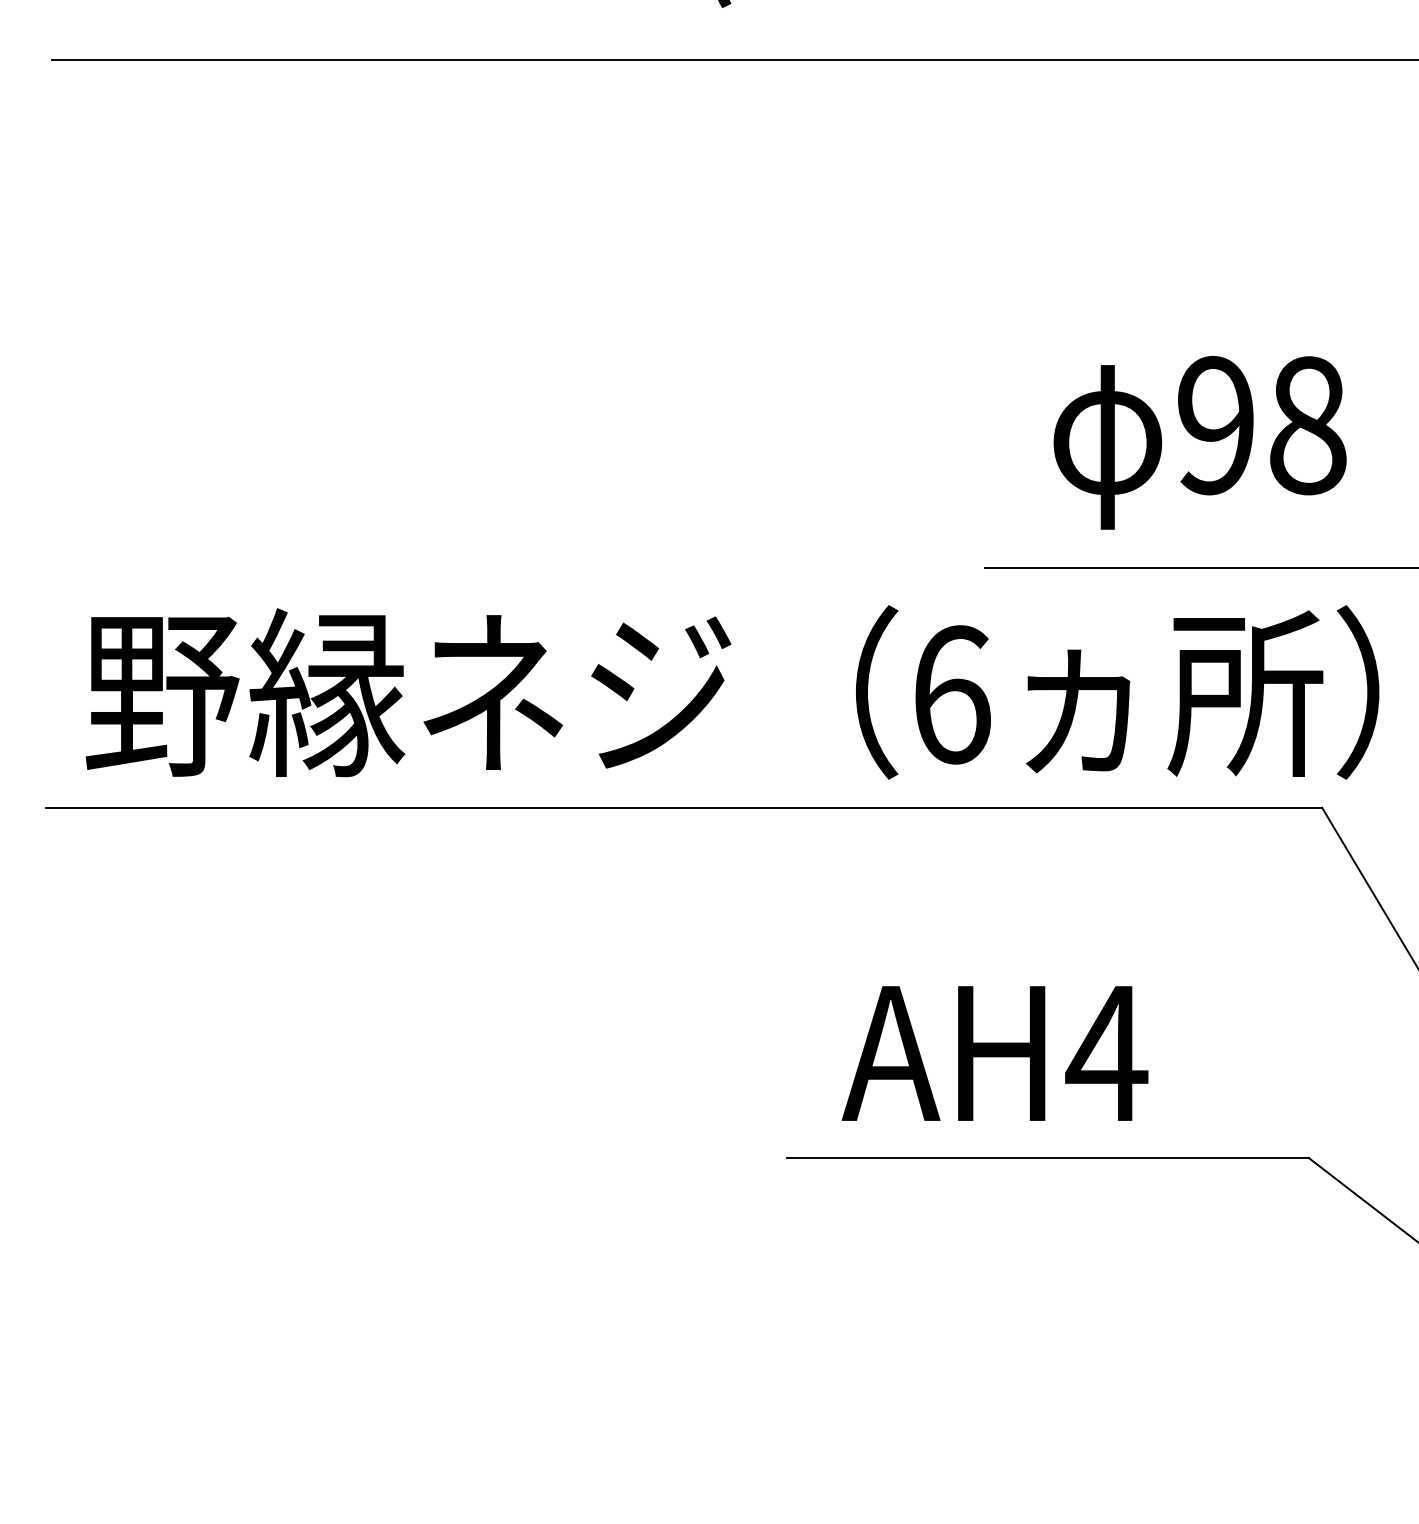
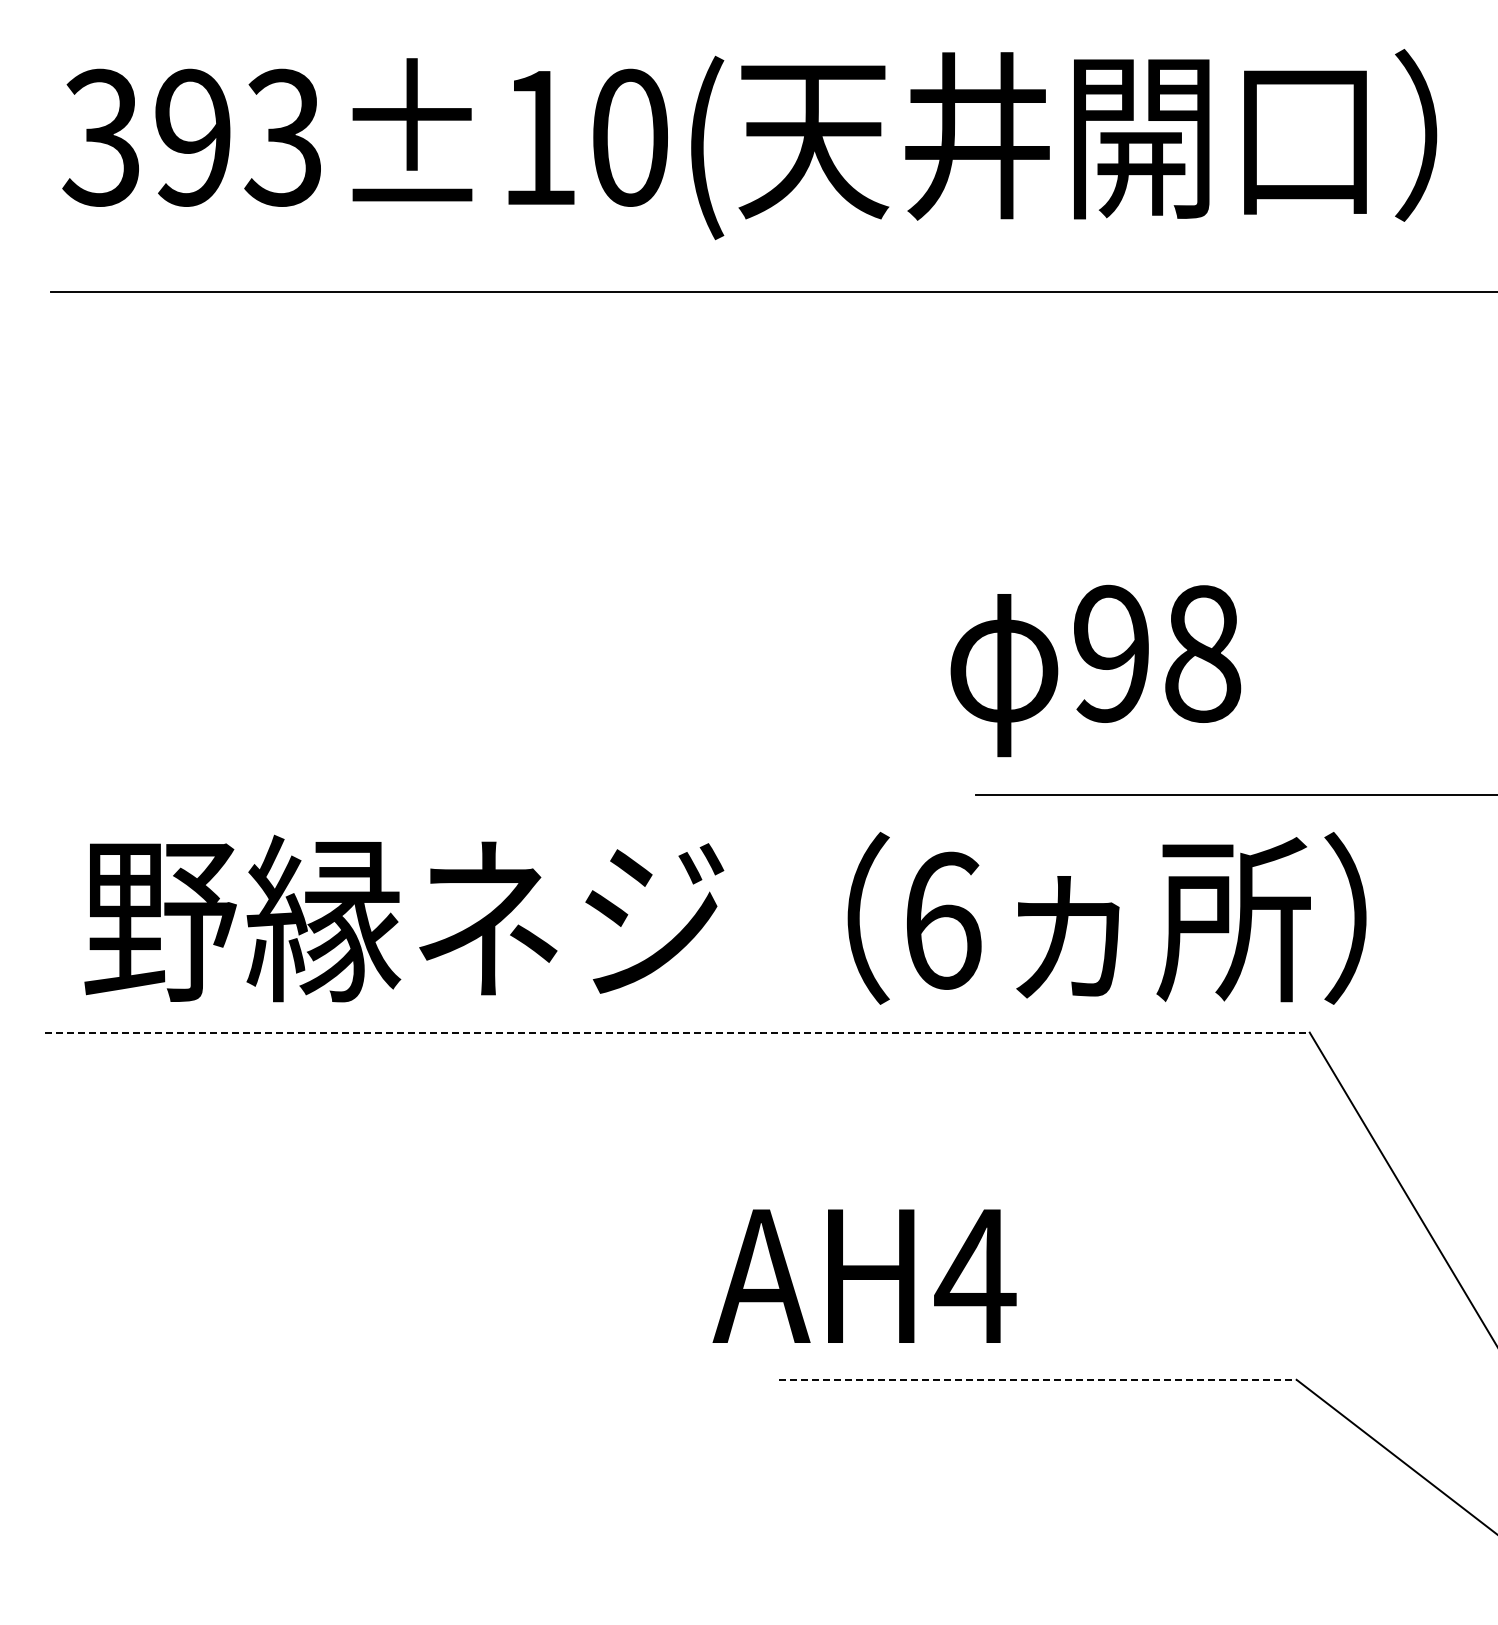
text: (1199, 442) -> (1095, 670), moved
line: (684, 807) -> (677, 1032), solid -> dashed
text: (994, 1052) -> (864, 1275), moved
line: (1048, 1157) -> (1038, 1379), solid -> dashed

